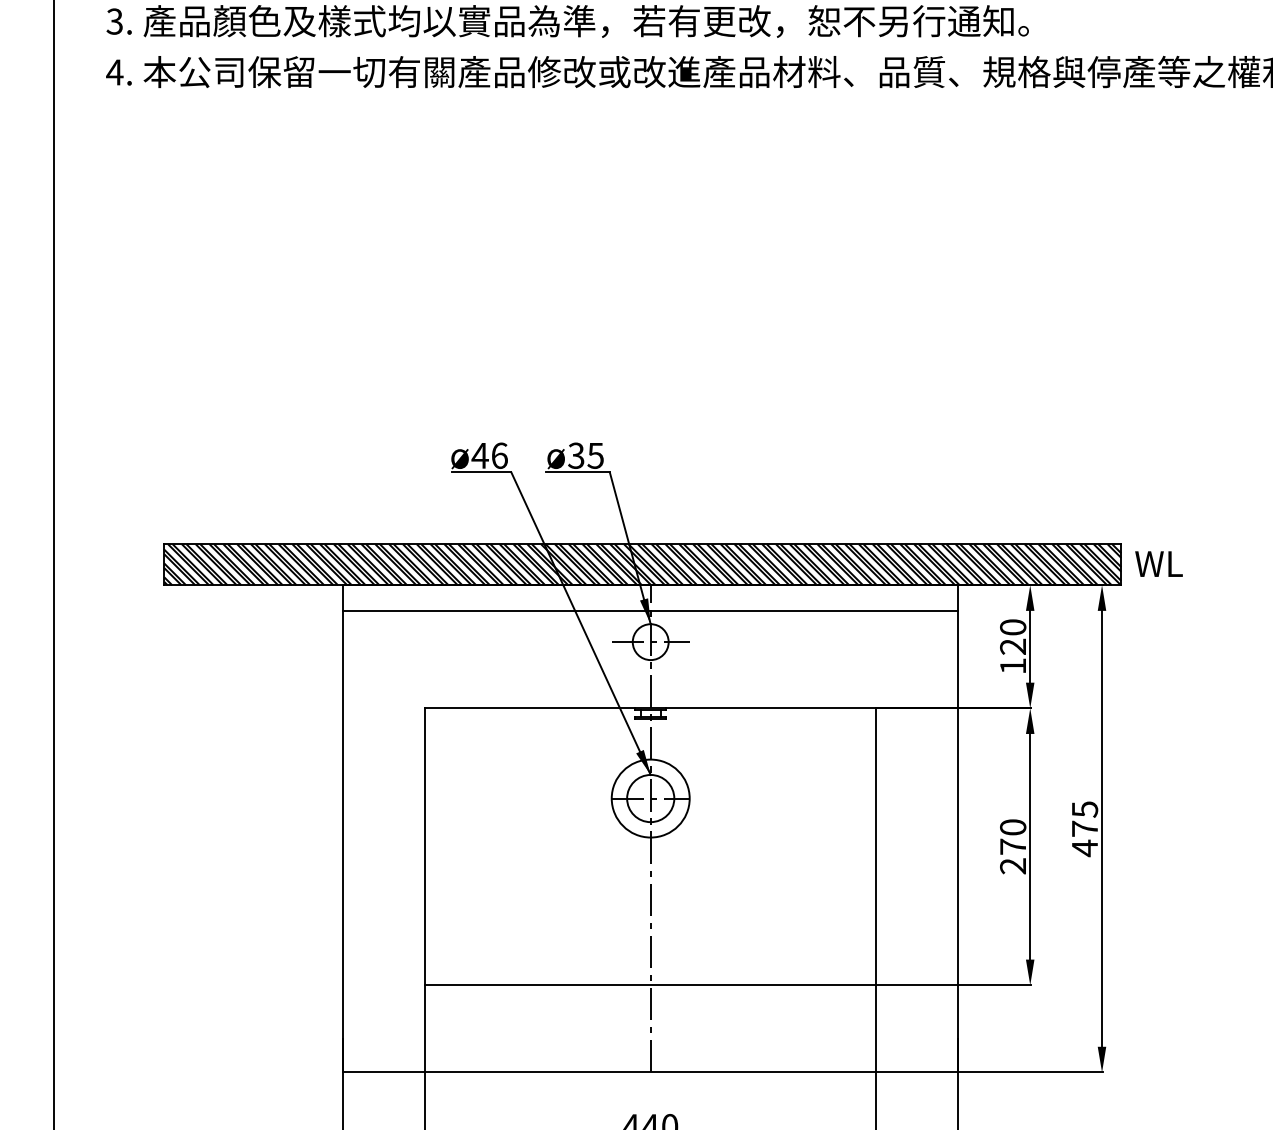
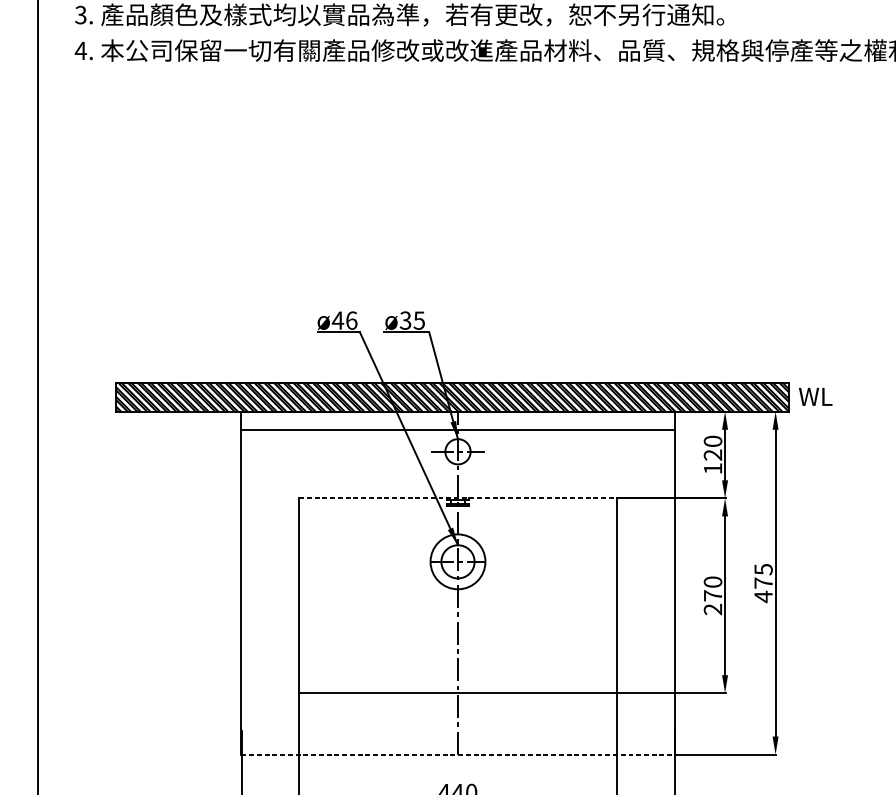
line: (650, 708) -> (457, 498), solid -> dashed
line: (650, 1072) -> (457, 754), solid -> dashed

